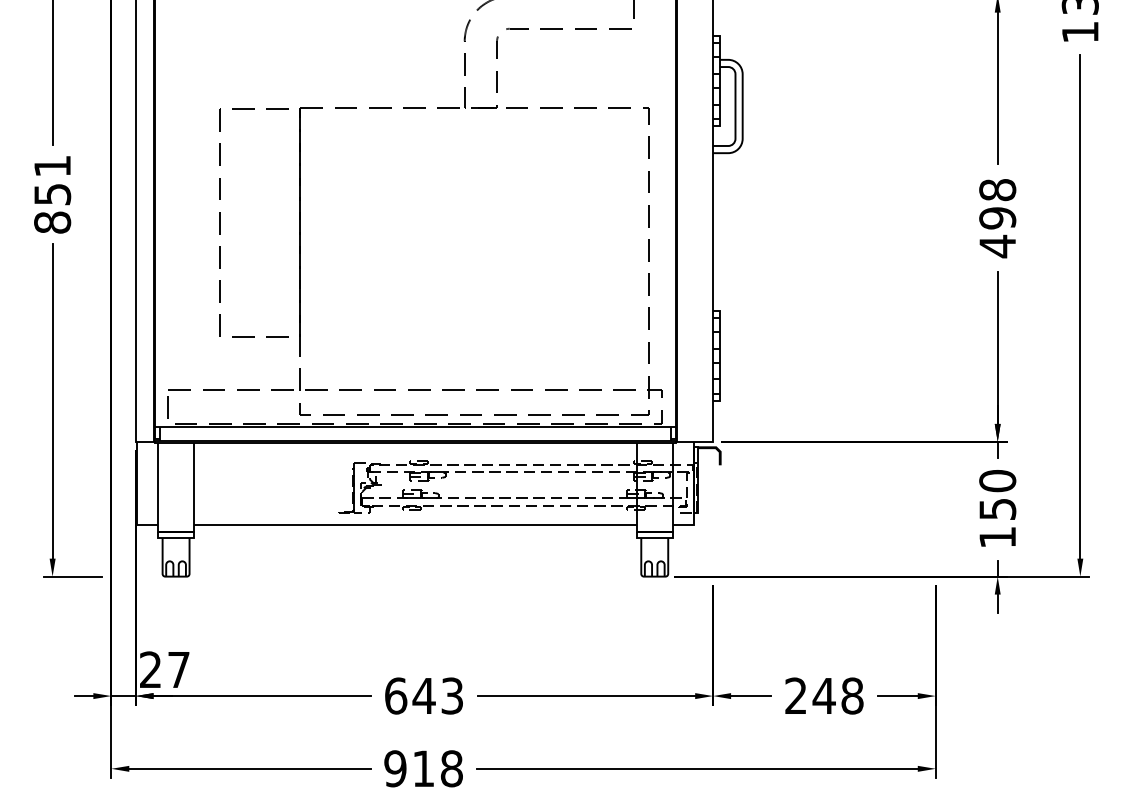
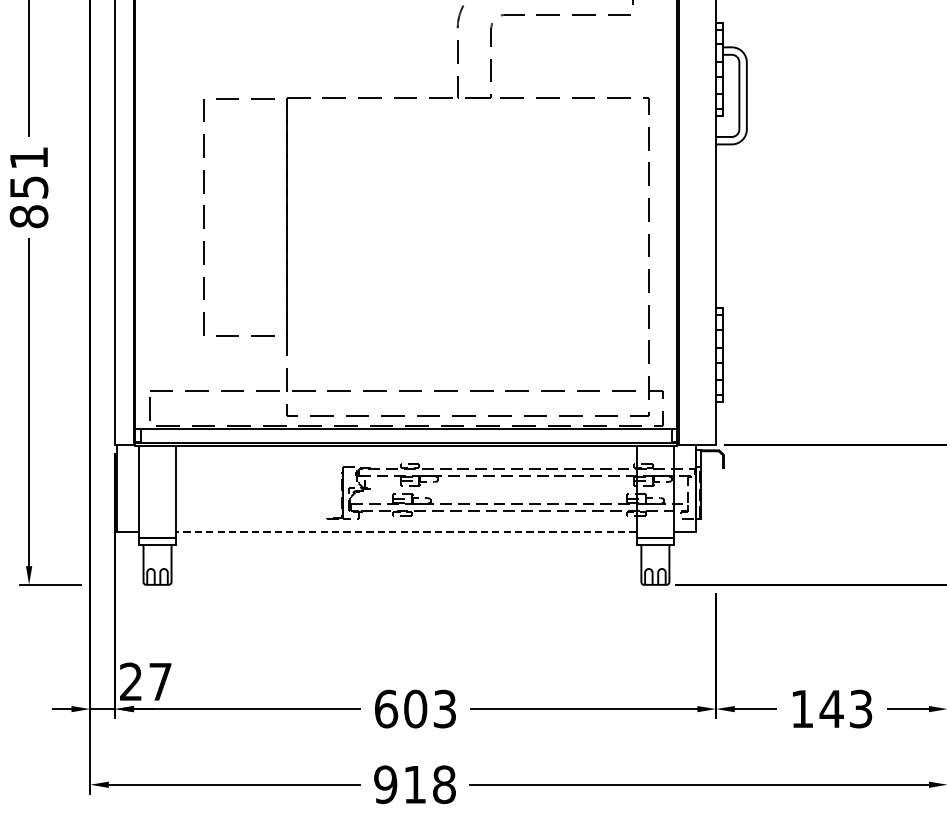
line: (414, 525) -> (405, 531), solid -> dashed
text: (423, 695) -> (414, 708), 643 -> 603
text: (824, 695) -> (831, 708), 248 -> 143

